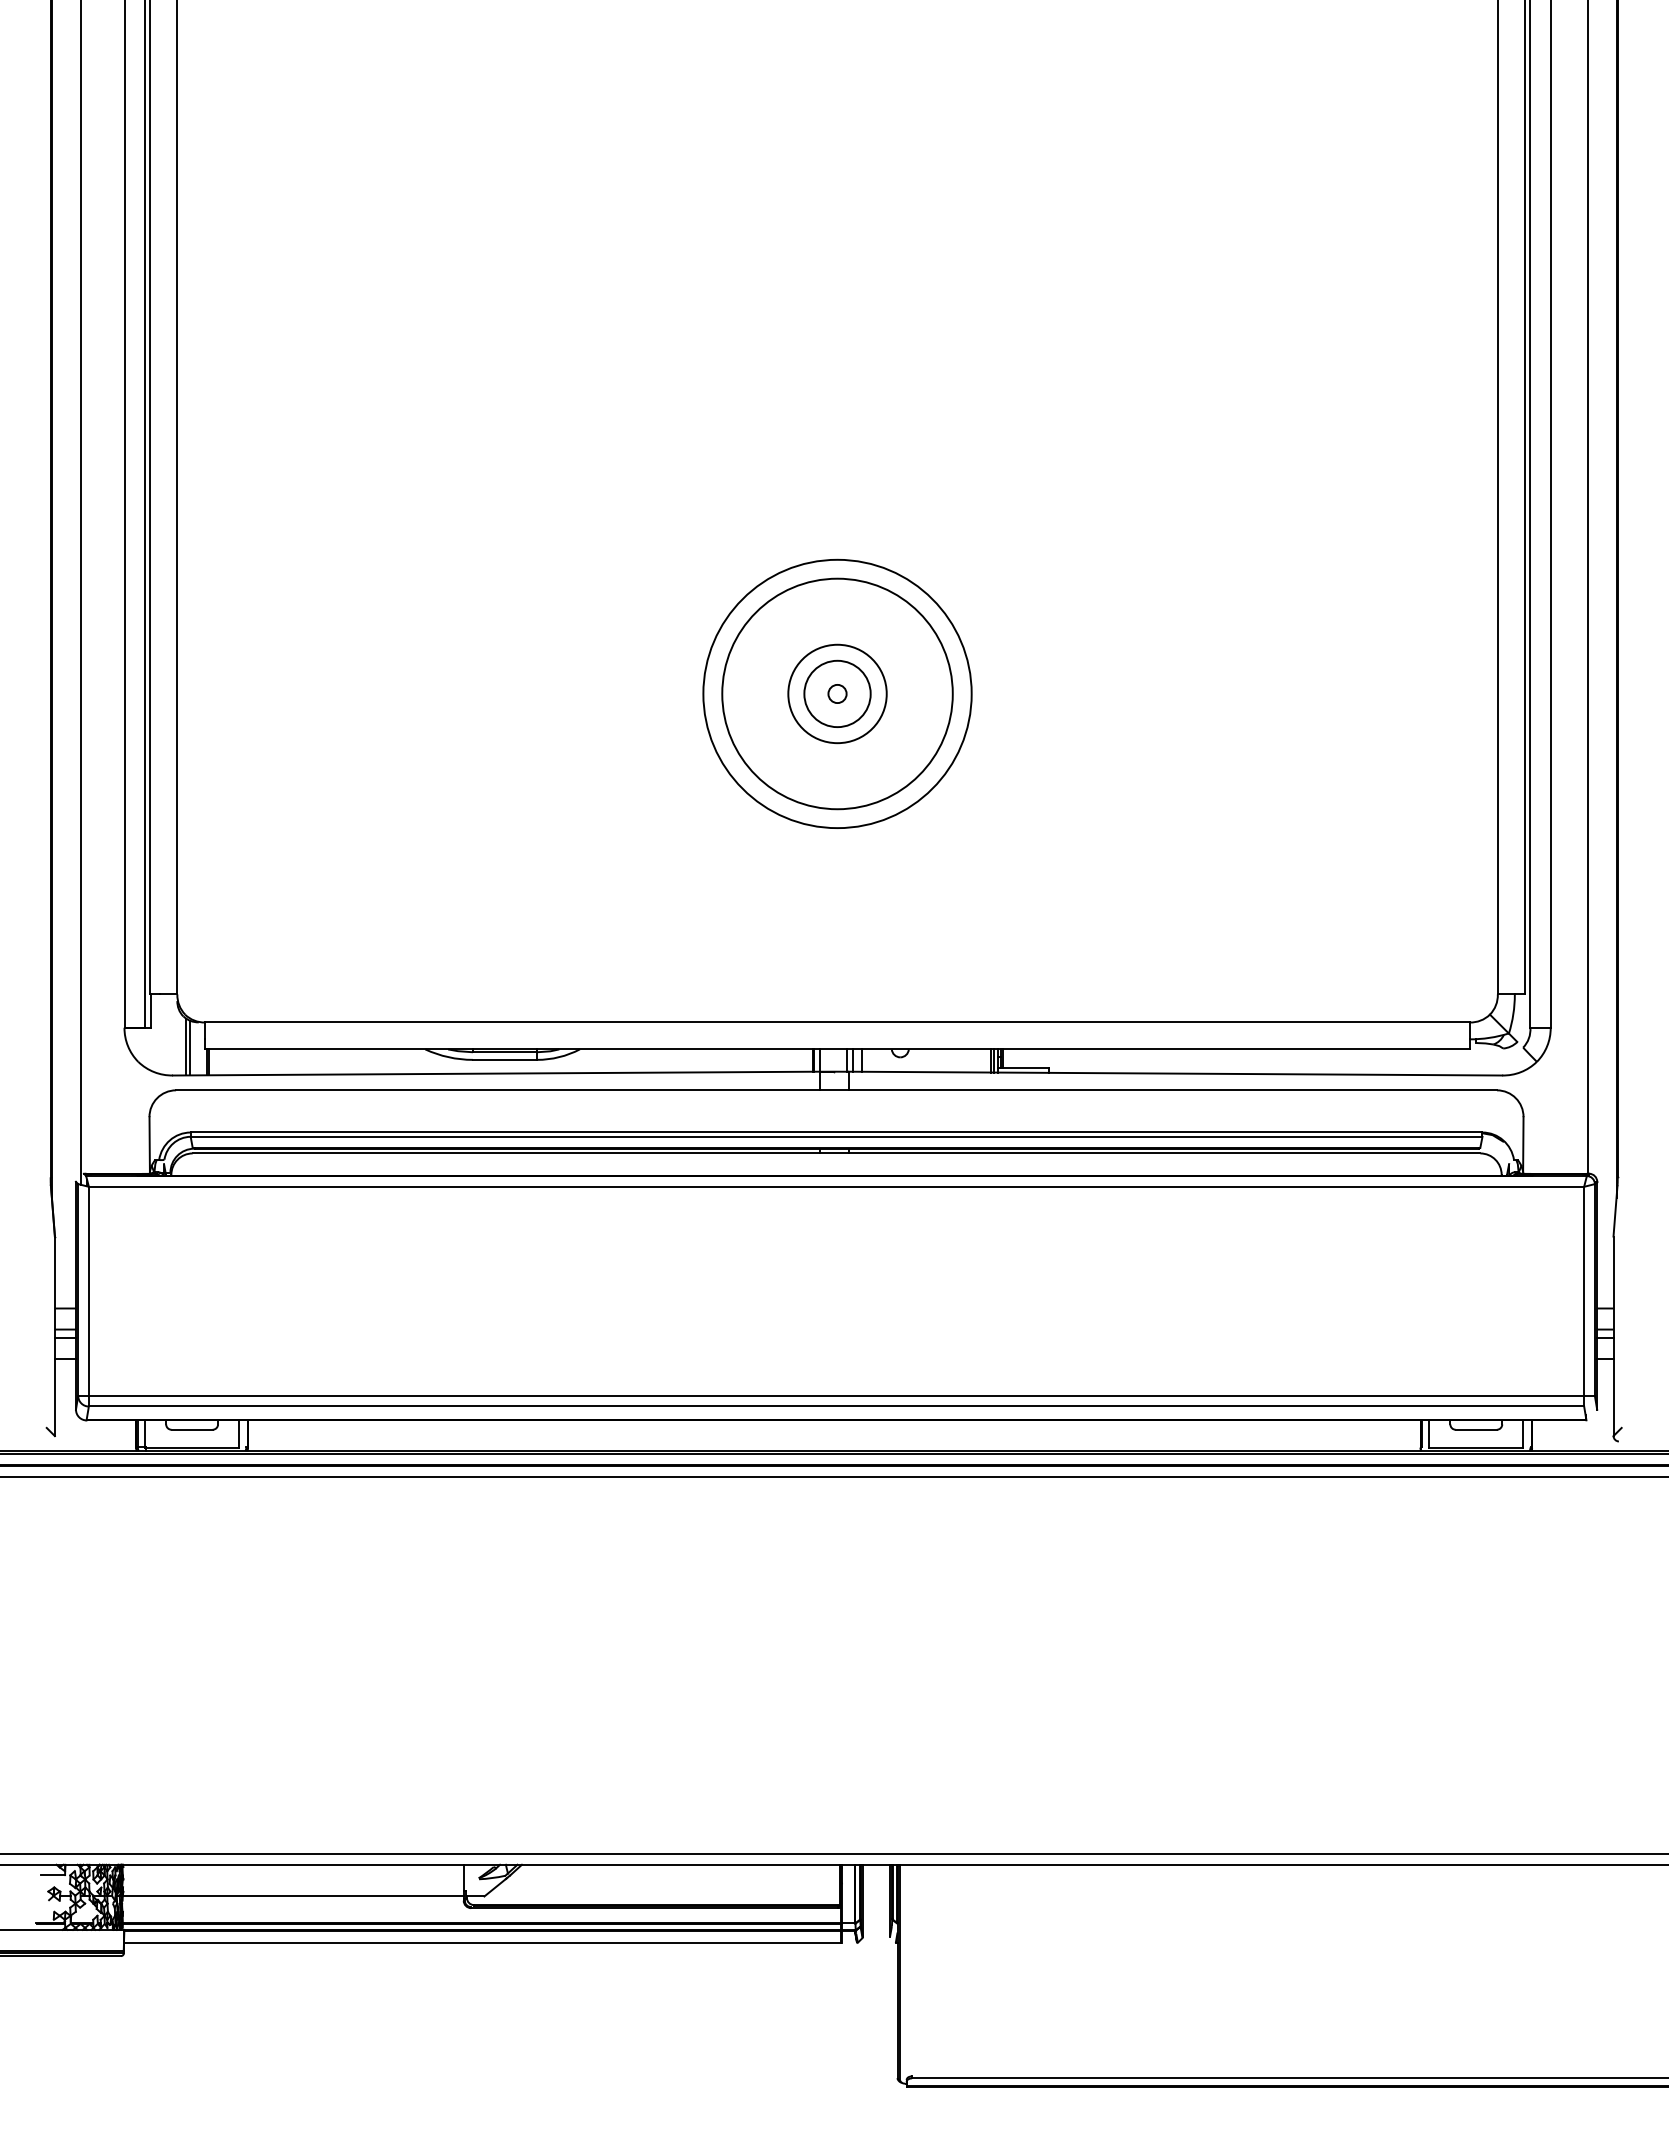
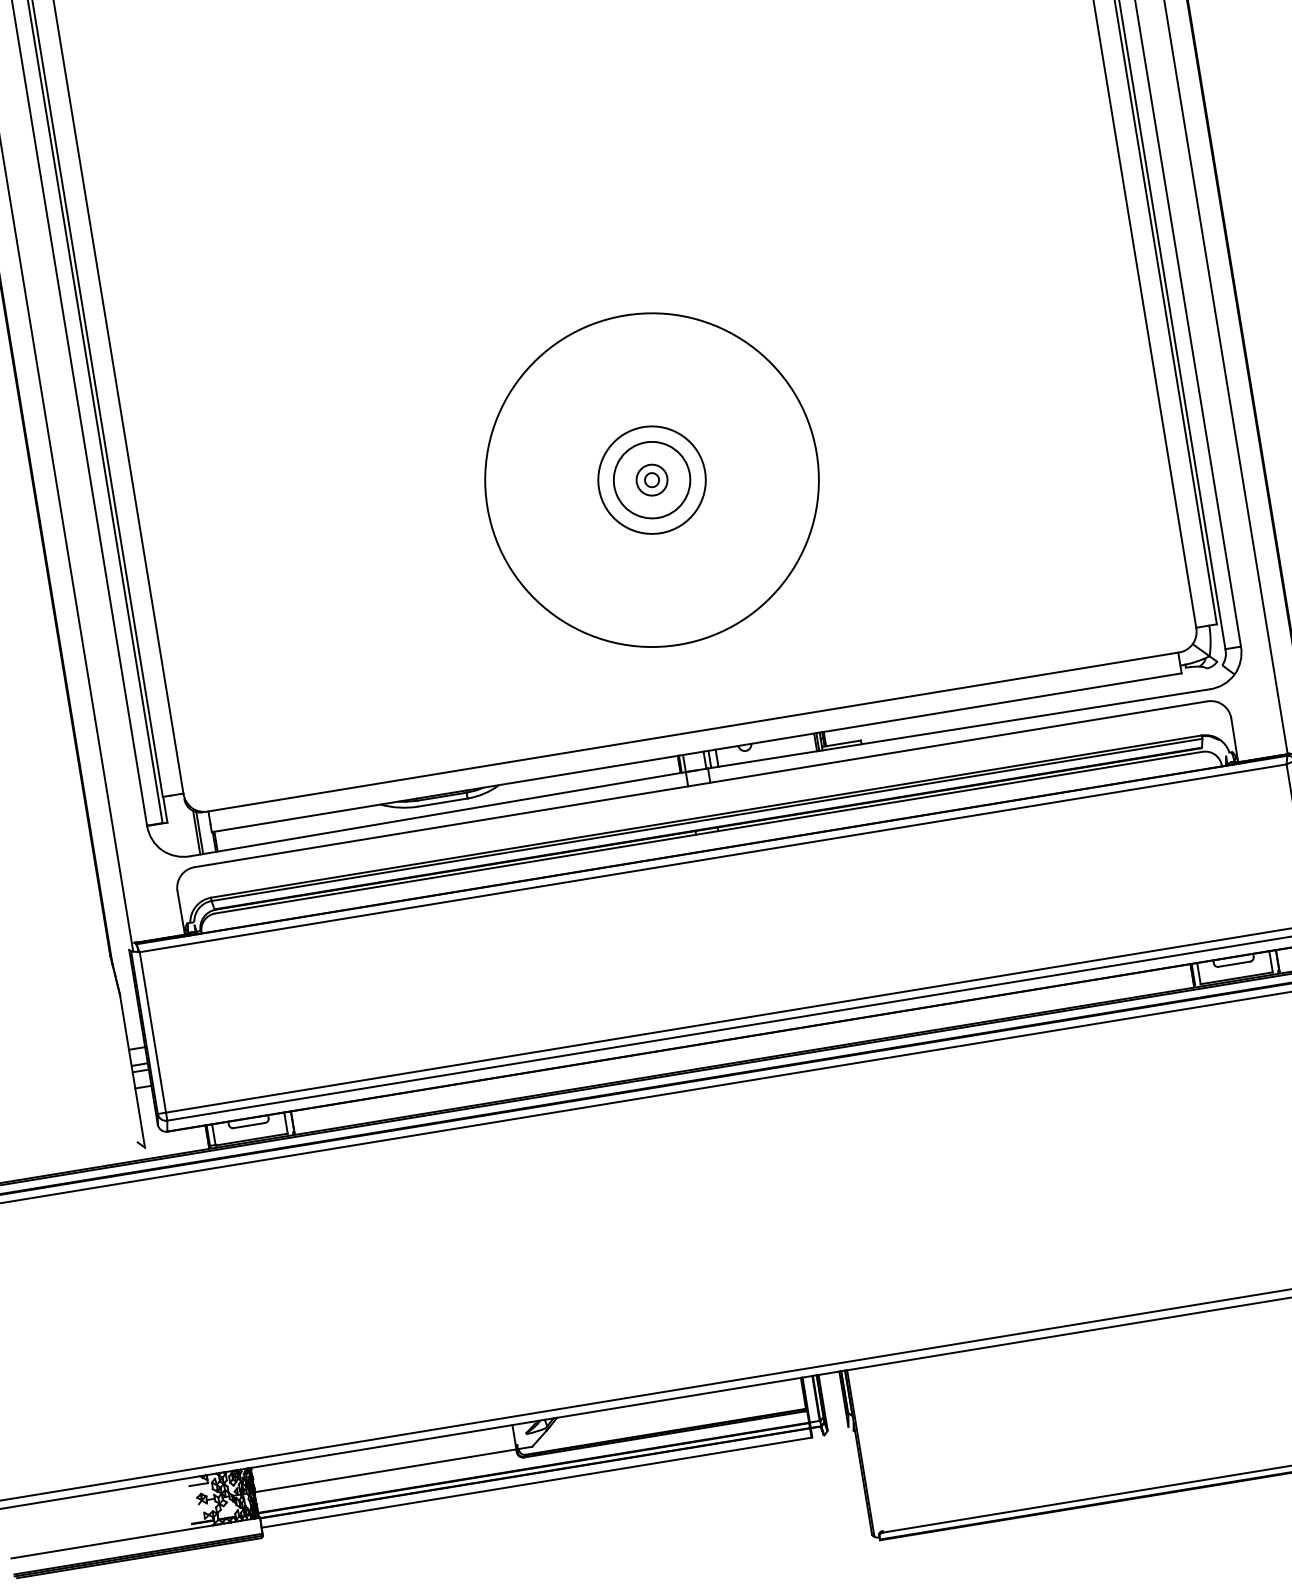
circle: (837, 693) -> (651, 479), size x0.6
circle: (837, 693) -> (651, 479), size x0.6
circle: (837, 693) -> (651, 479), size x1.6

